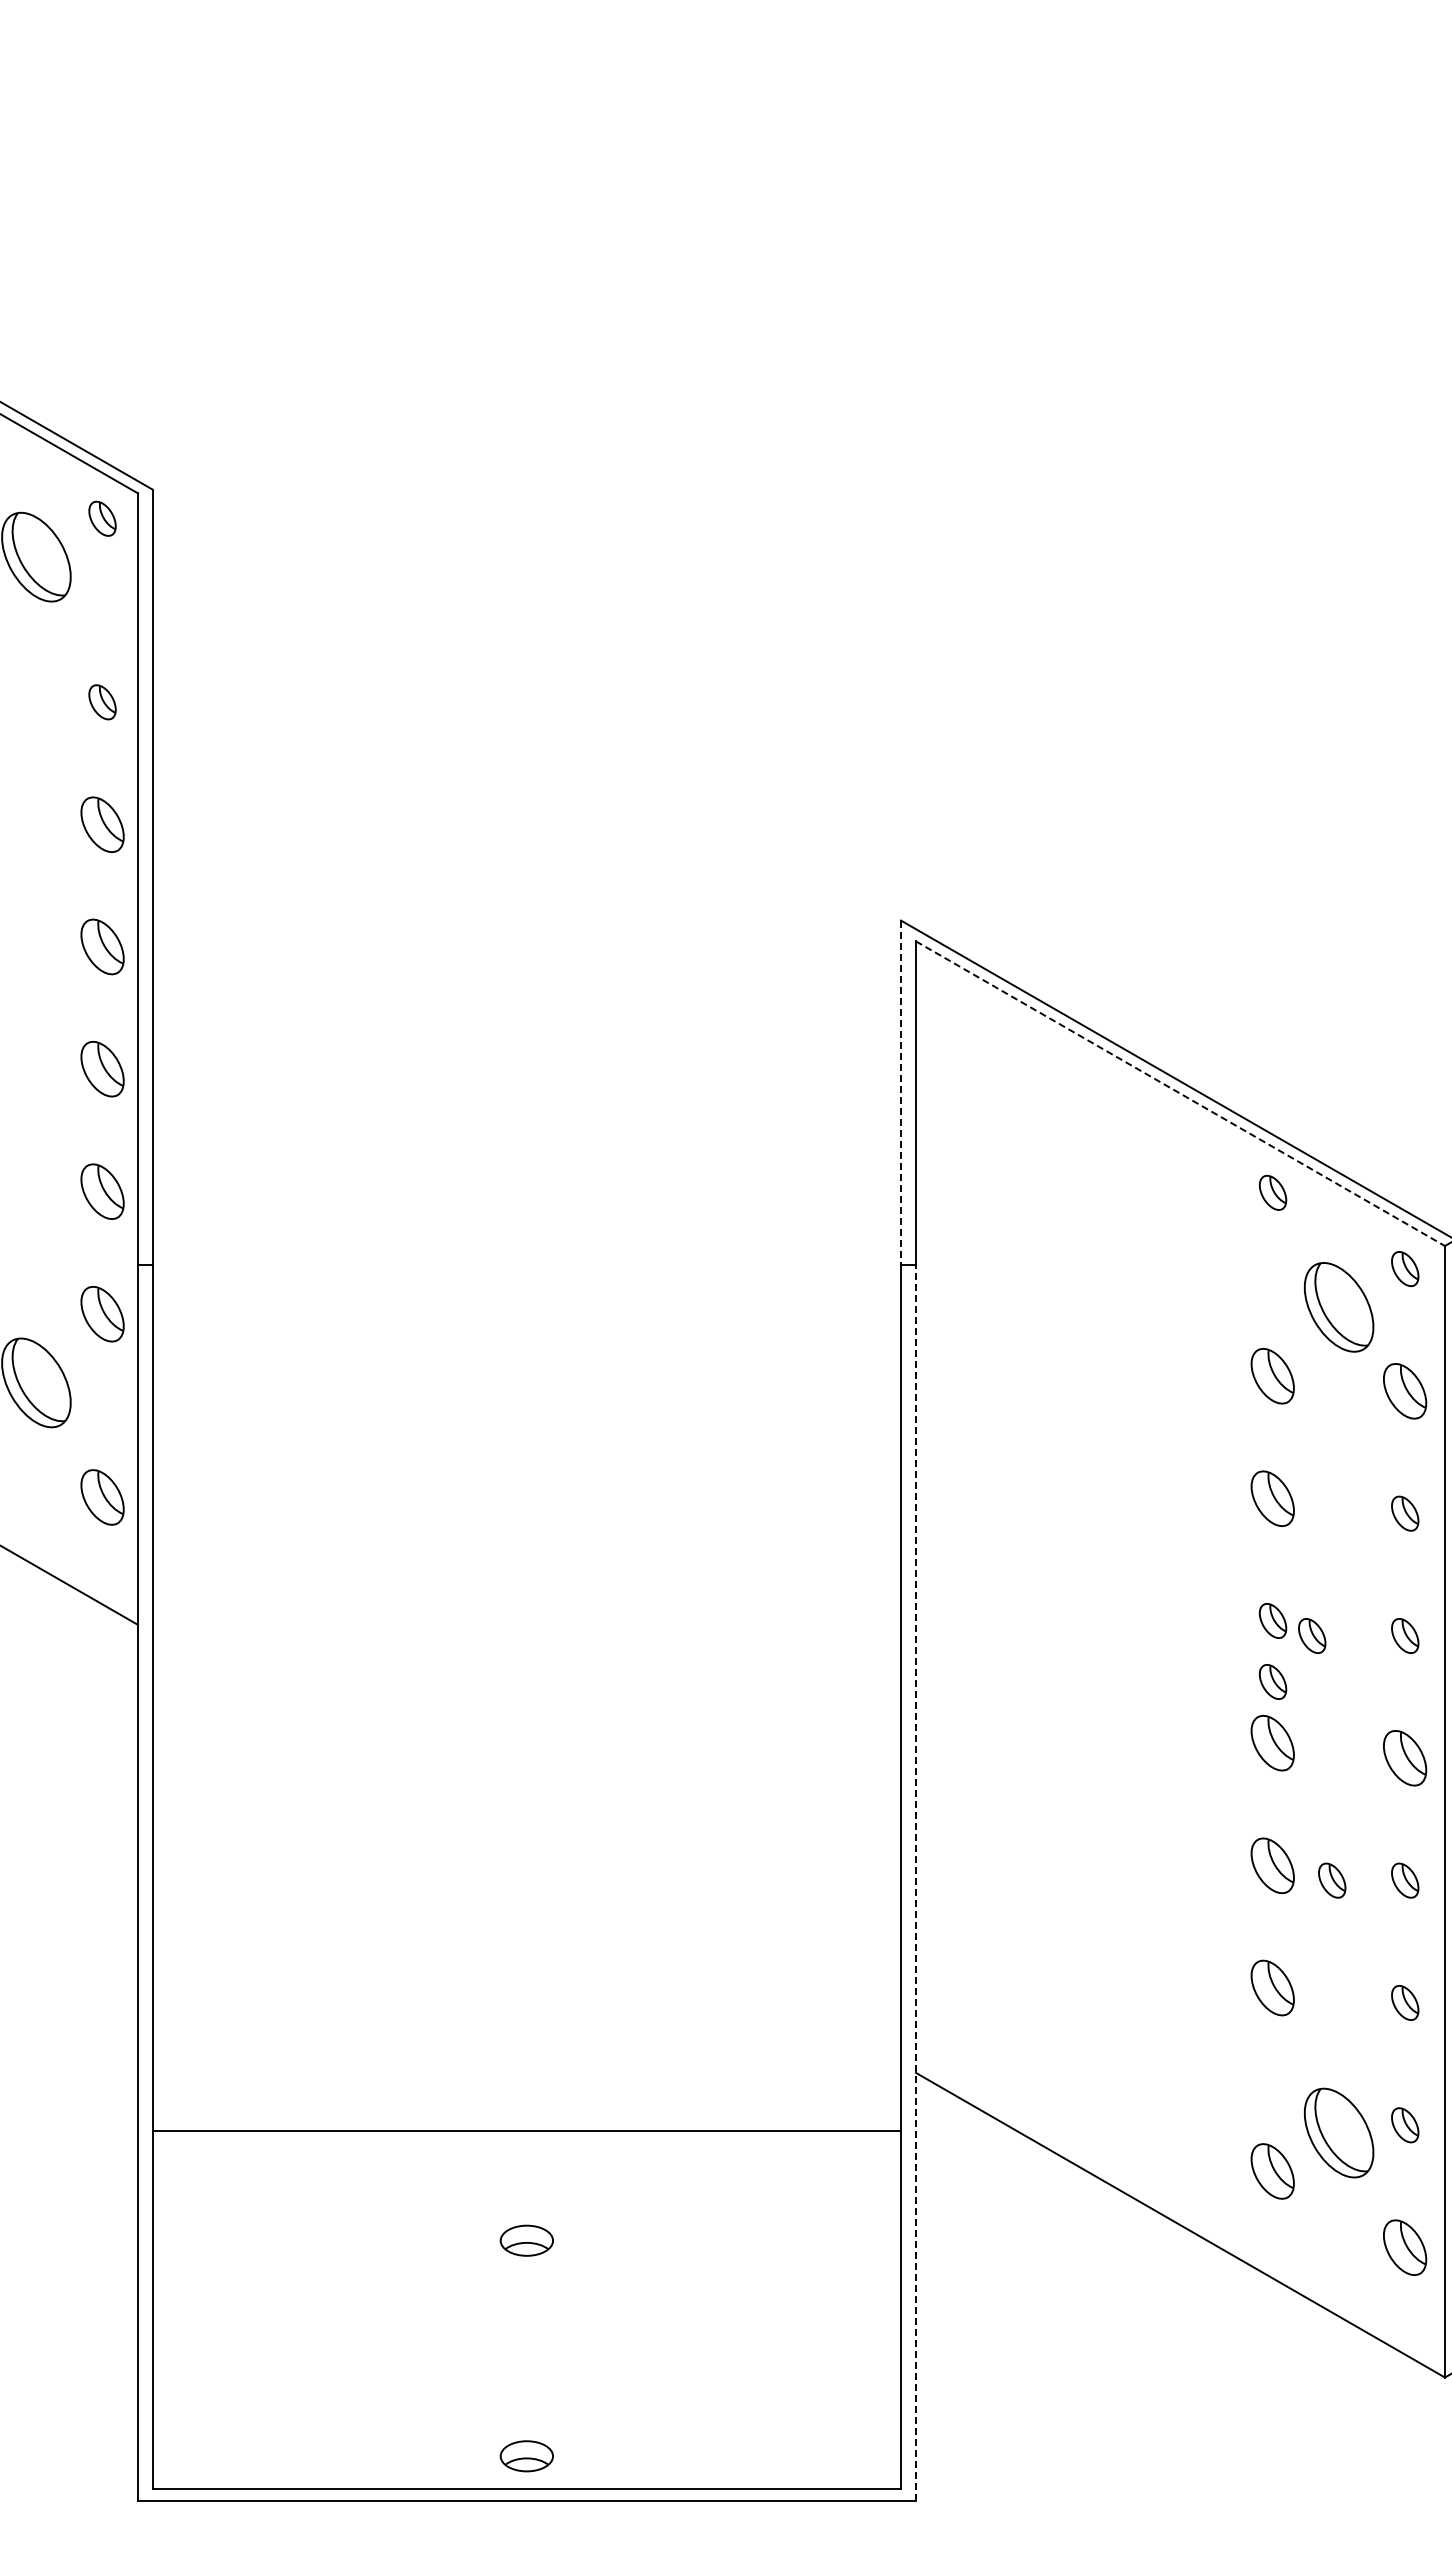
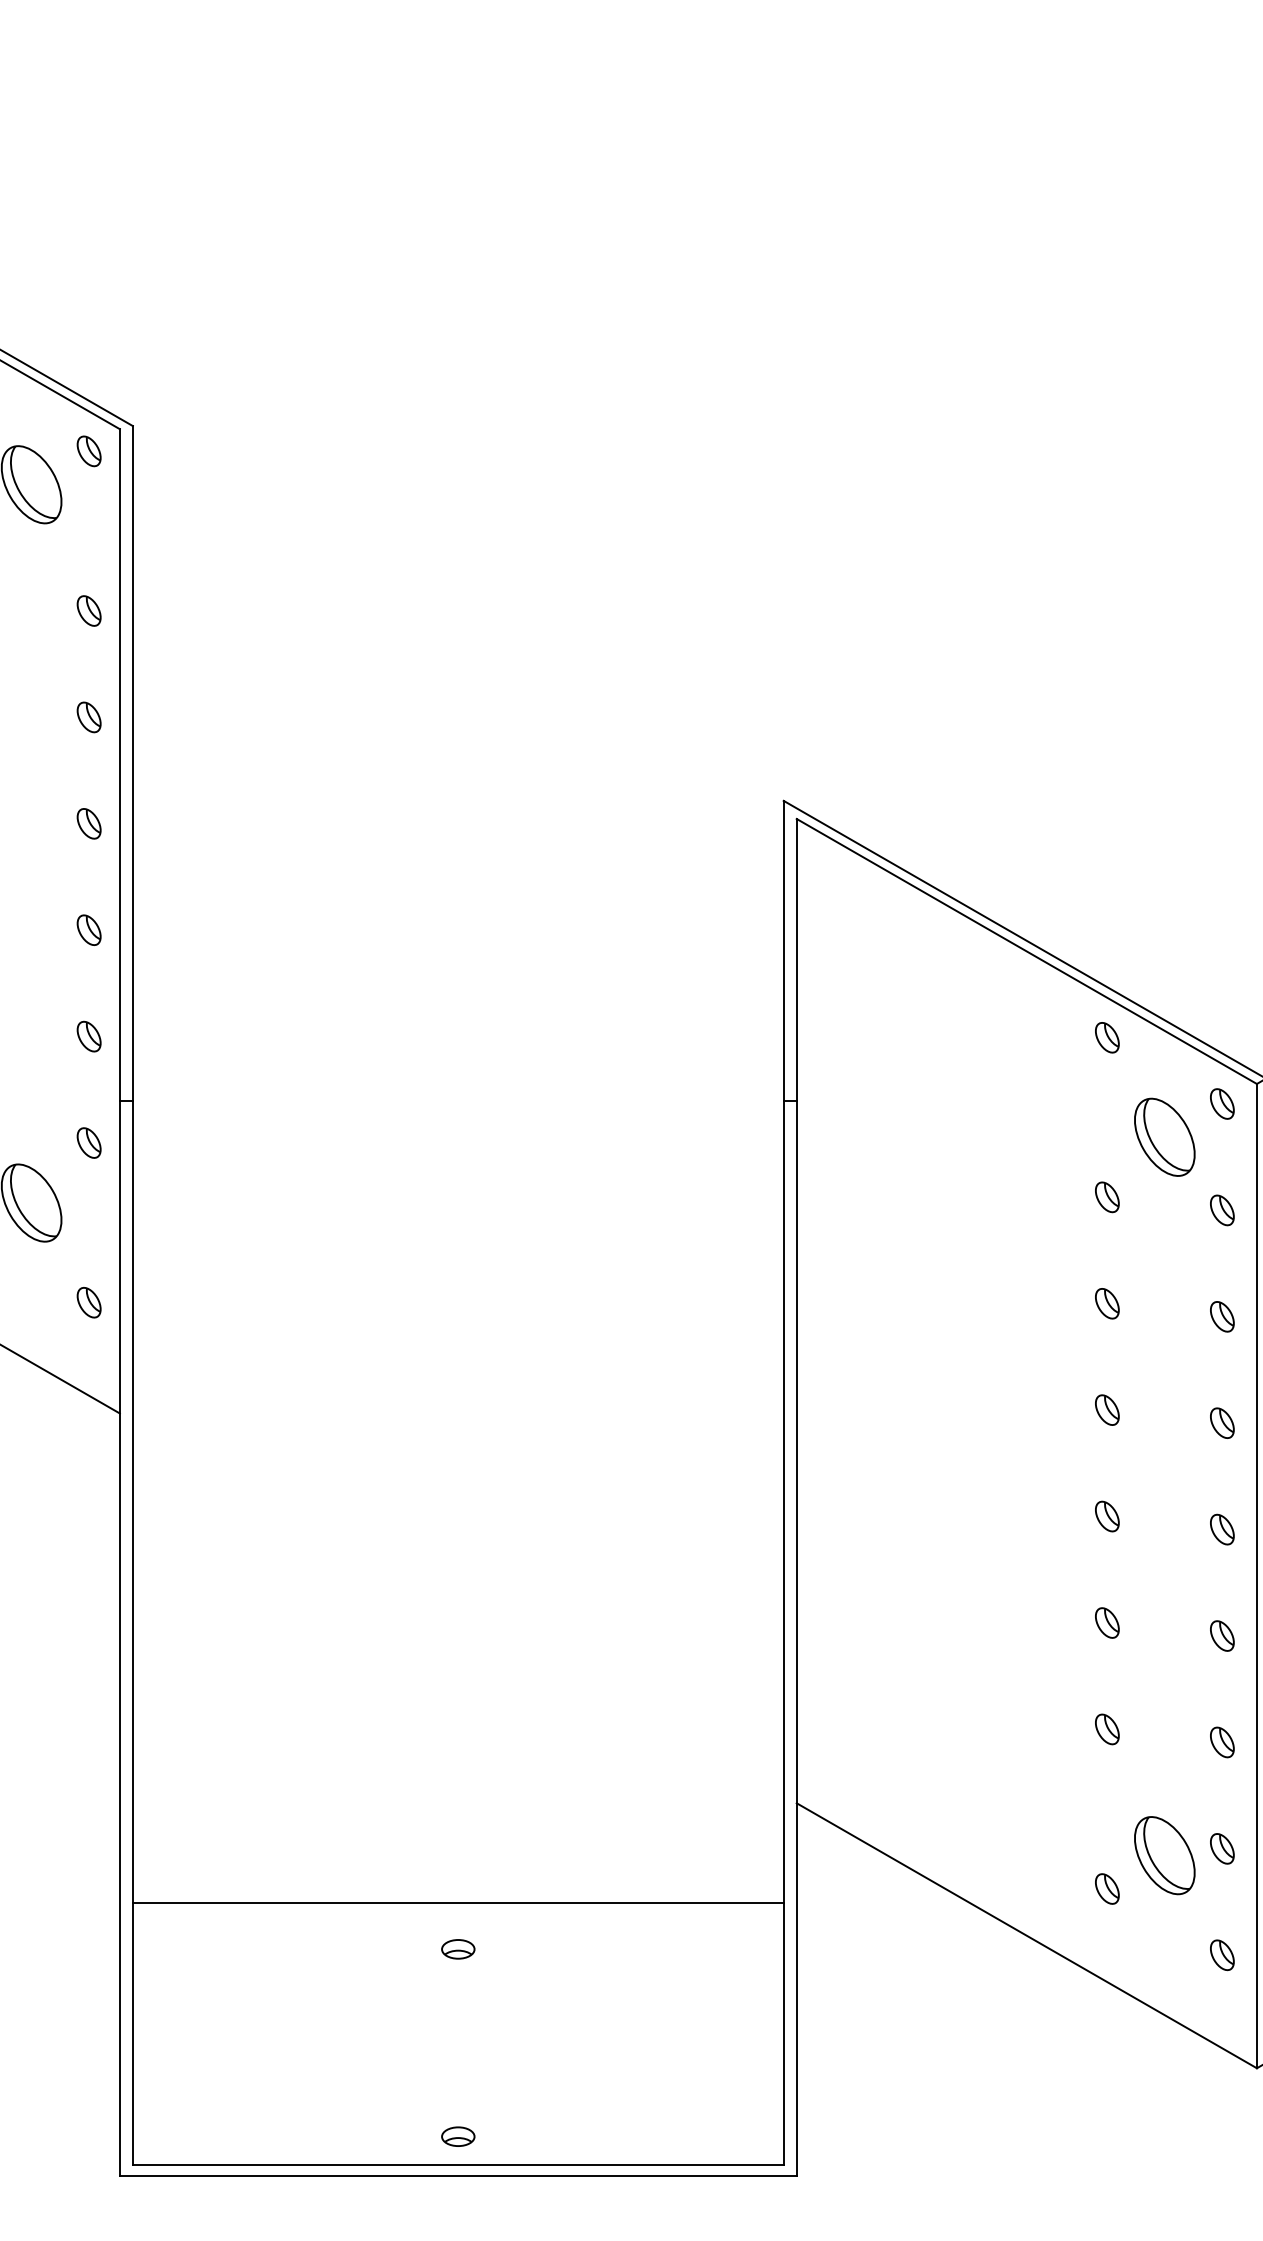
part: (102, 824) -> (89, 717), size x0.62
part: (102, 946) -> (89, 823), size x0.62
part: (102, 1069) -> (89, 930), size x0.62
line: (900, 1093) -> (783, 951), dashed -> solid
line: (1180, 1093) -> (1026, 951), dashed -> solid
part: (102, 1191) -> (89, 1036), size x0.62
part: (102, 1313) -> (89, 1142), size x0.62
part: (1273, 1376) -> (1107, 1197), size x0.62
part: (1405, 1391) -> (1222, 1210), size x0.62
part: (102, 1497) -> (89, 1302), size x0.62
part: (1273, 1498) -> (1107, 1303), size x0.62
part: (1312, 1635) -> (1141, 1422), removed
part: (1273, 1681) -> (1107, 1462), removed
part: (1273, 1743) -> (1107, 1516), size x0.62
part: (1405, 1758) -> (1222, 1529), size x0.62
part: (1273, 1865) -> (1107, 1622), size x0.62
part: (1332, 1880) -> (1159, 1635), removed
line: (915, 1883) -> (796, 1638), dashed -> solid
part: (1273, 1987) -> (1107, 1728), size x0.62
line: (526, 2130) -> (457, 1902), moved
part: (1273, 2171) -> (1107, 1889), size x0.62
part: (526, 2240) -> (457, 1949), size x0.71
part: (1405, 2247) -> (1222, 1955), size x0.62
part: (526, 2455) -> (457, 2136), size x0.71

